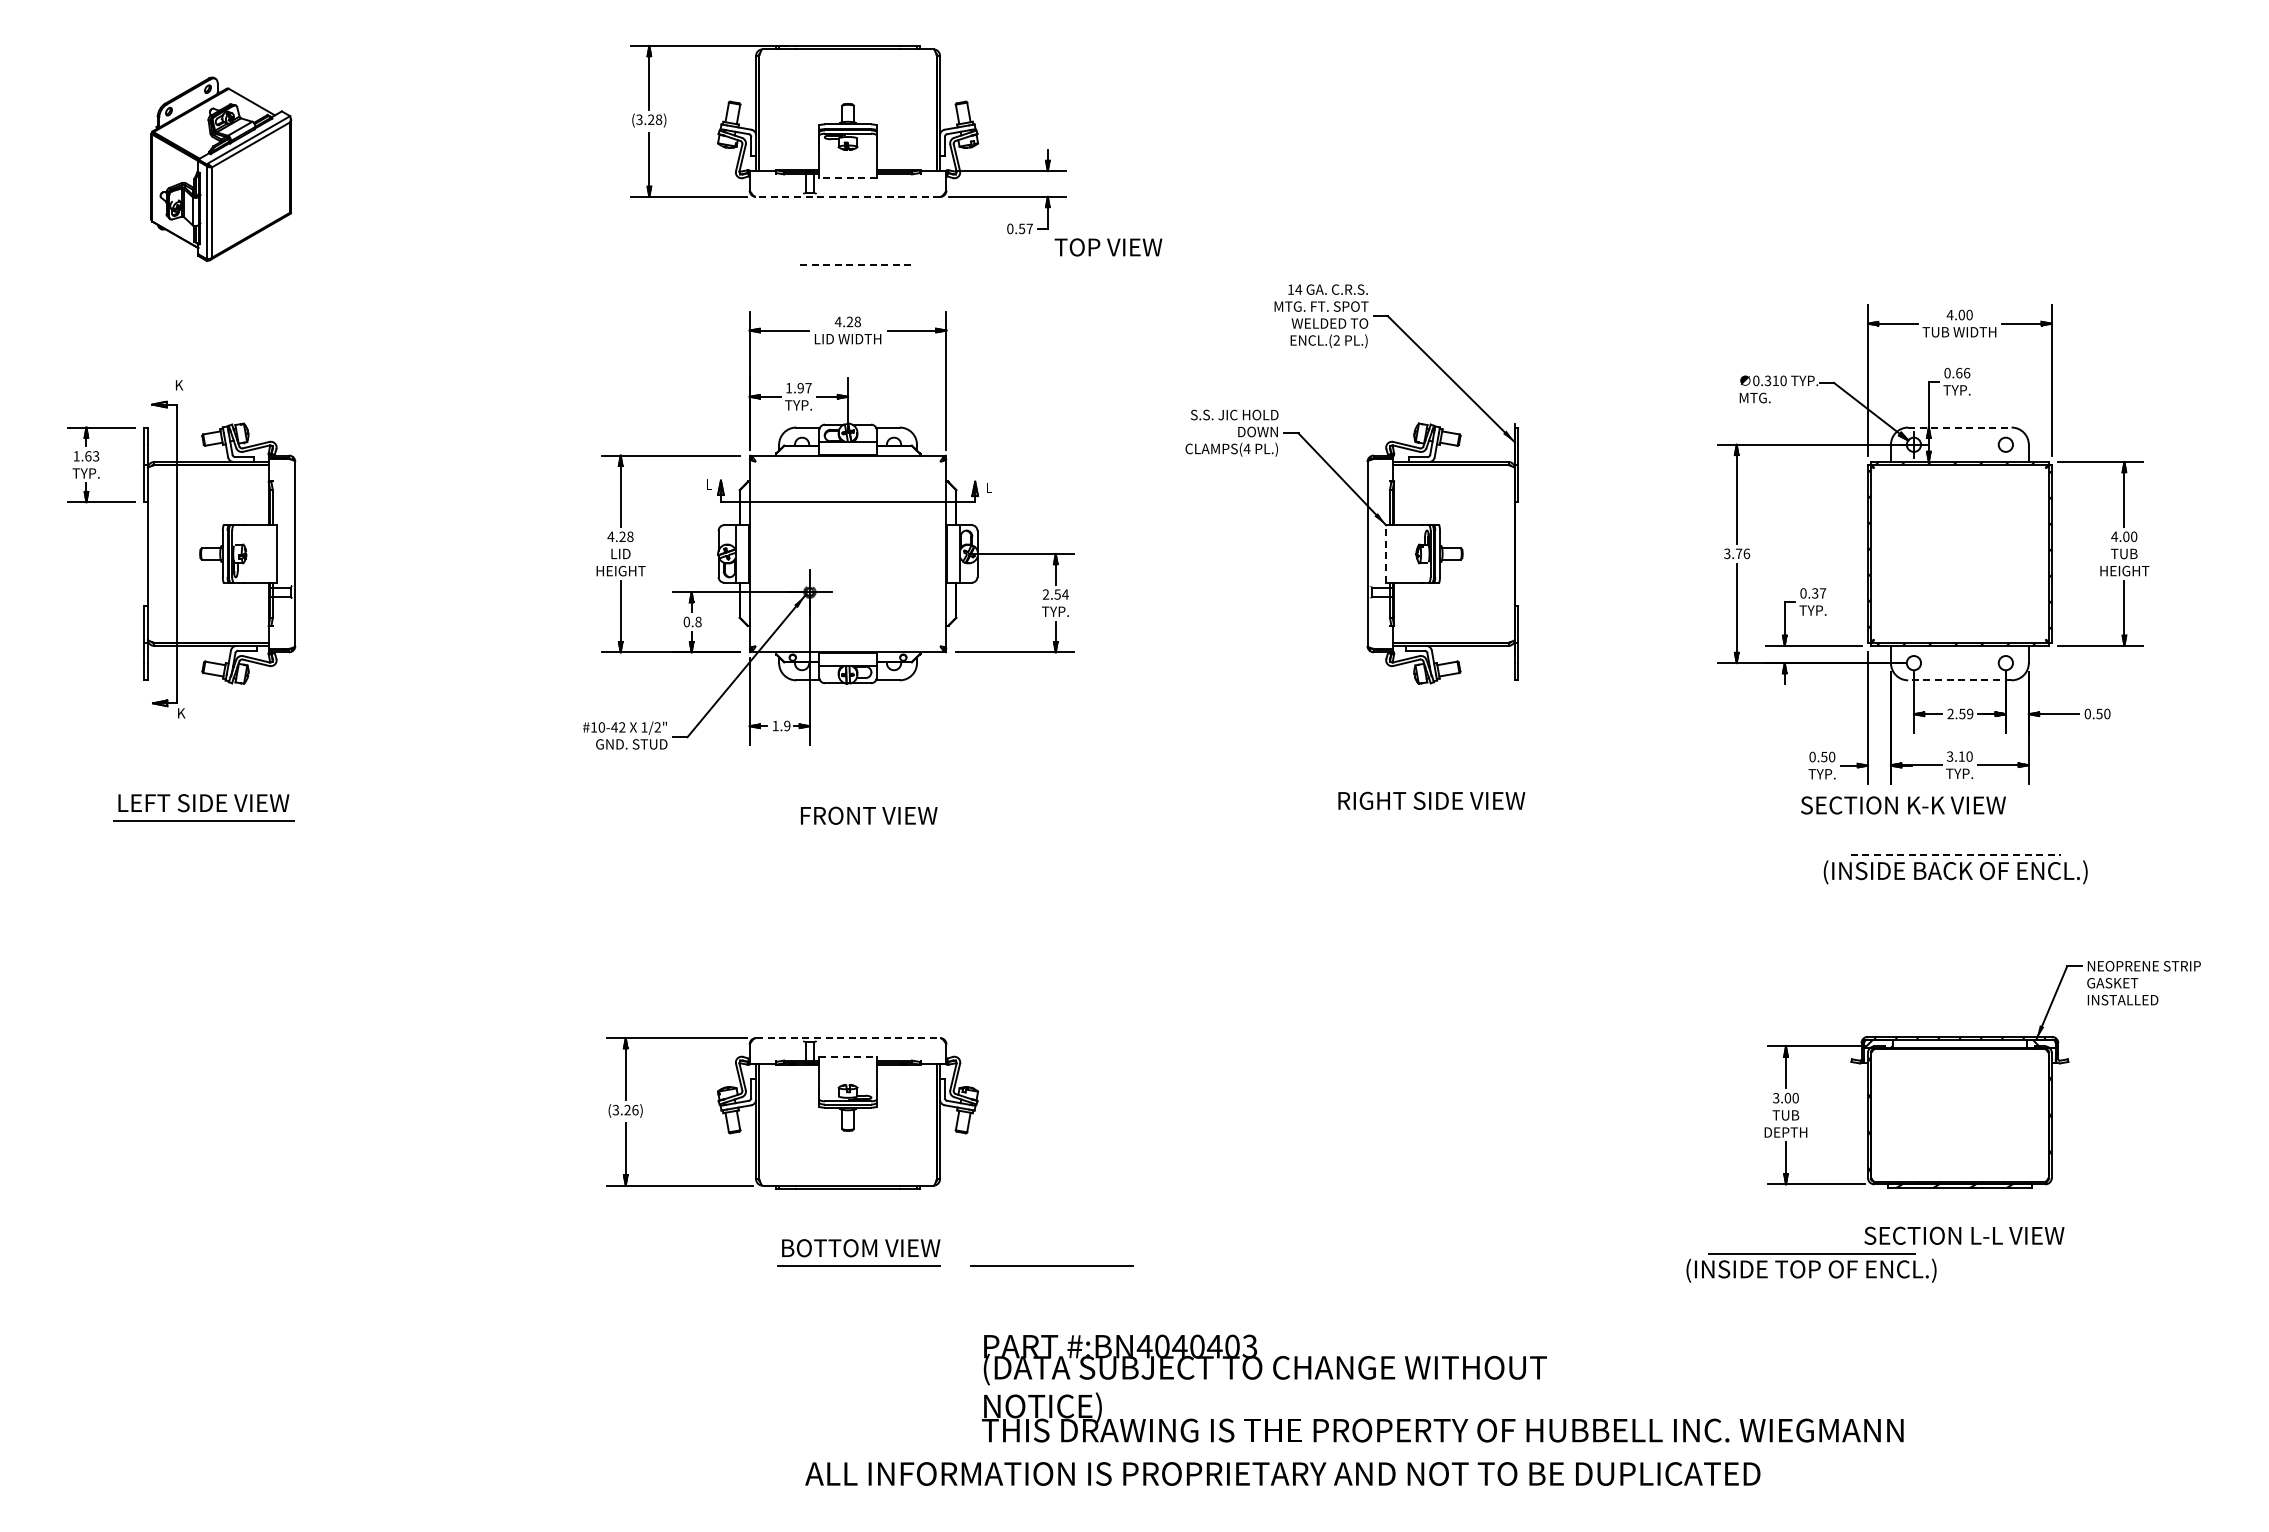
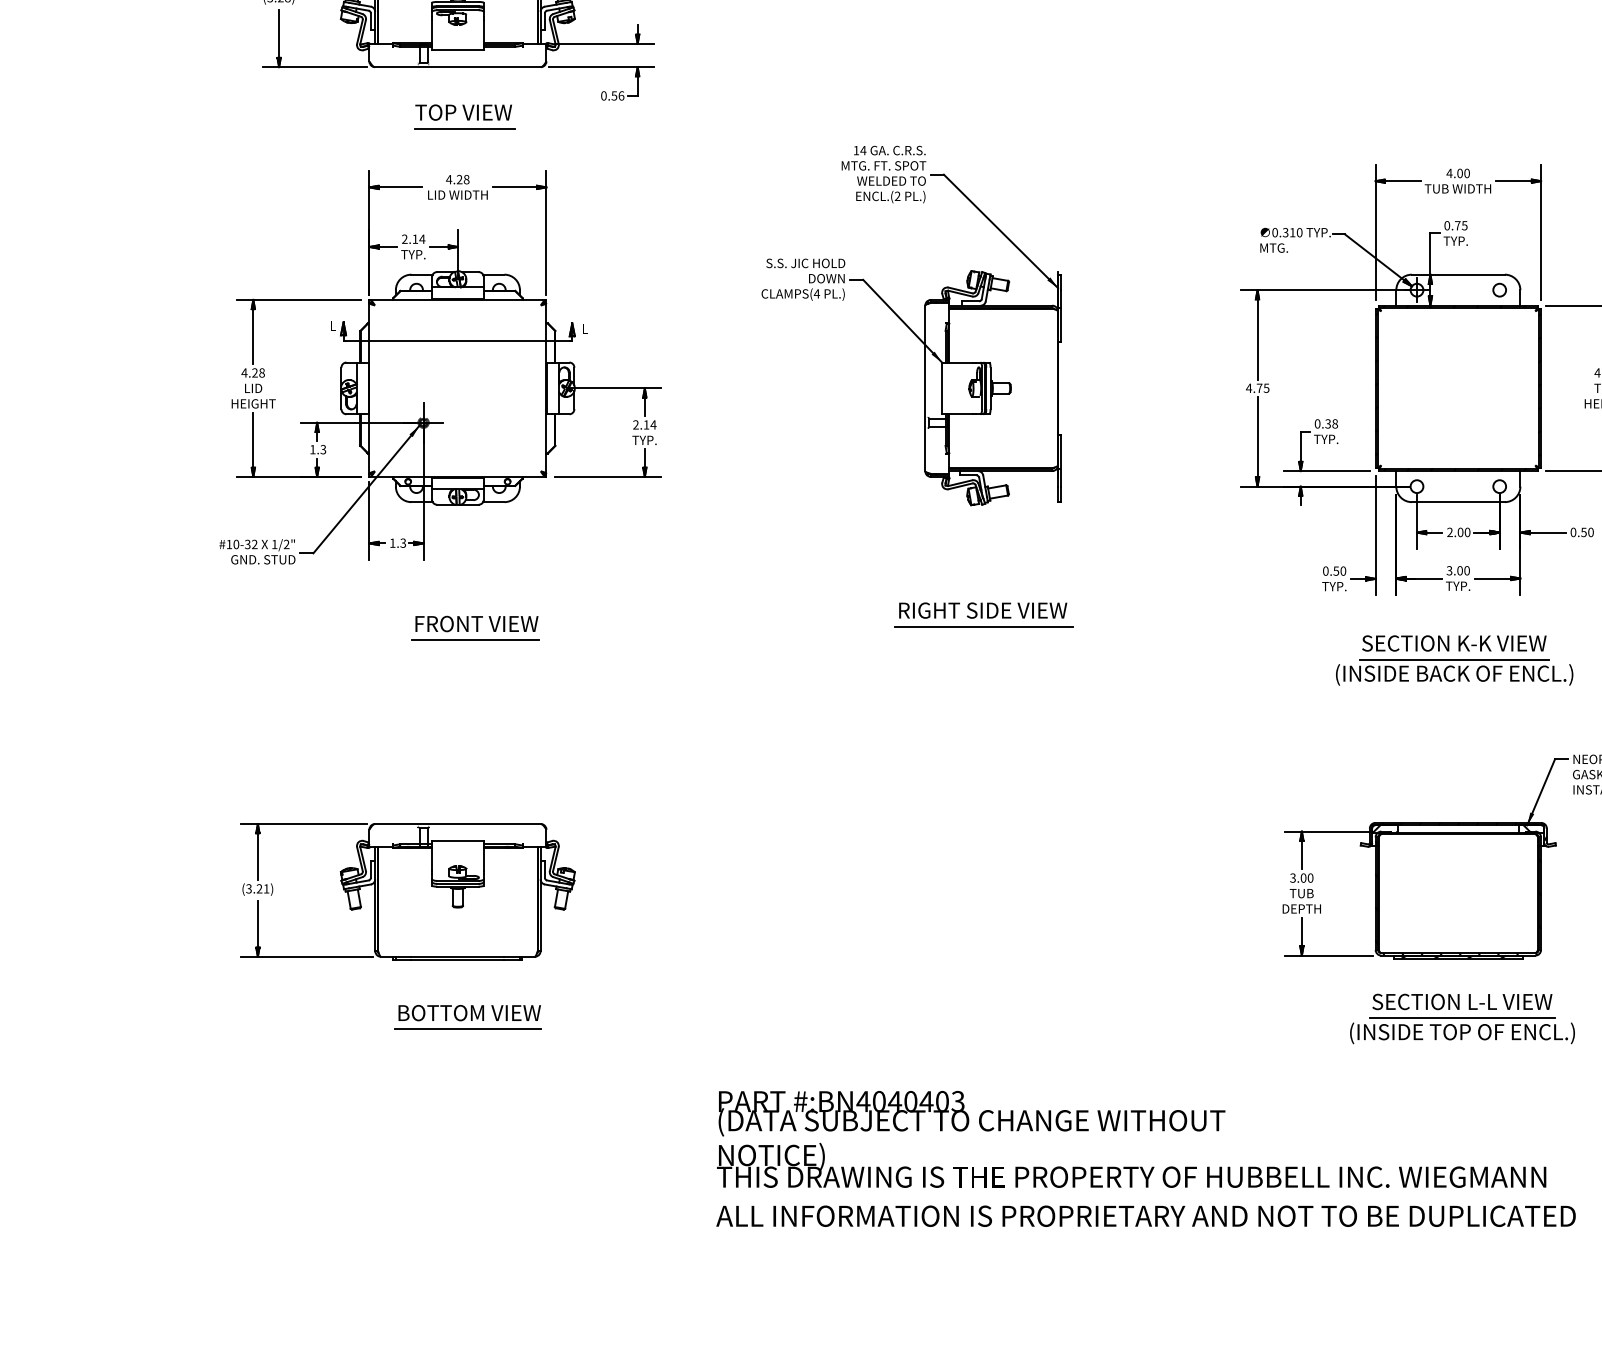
line: (848, 178) -> (458, 50), dashed -> solid
line: (847, 196) -> (457, 66), dashed -> solid
text: (1029, 228) -> (621, 95), 0.57 -> 0.56
text: (1108, 247) -> (463, 112), moved
line: (855, 265) -> (464, 128), dashed -> solid
text: (1963, 372) -> (1461, 225), 0.66 -> 0.75
text: (798, 387) -> (413, 238), 1.97 -> 2.14
line: (1959, 427) -> (1457, 274), dashed -> solid
line: (1386, 553) -> (942, 387), dashed -> solid
text: (1736, 553) -> (1257, 387), 3.76 -> 4.75
text: (1822, 593) -> (1334, 423), 0.37 -> 0.38
text: (1057, 594) -> (646, 424), 2.54 -> 2.14
text: (692, 621) -> (317, 449), 0.8 -> 1.3
line: (1959, 680) -> (1457, 502), dashed -> solid
text: (1966, 713) -> (1464, 531), 2.59 -> 2.00
text: (787, 726) -> (403, 543), 1.9 -> 1.3
text: (614, 727) -> (247, 544), #10-42 -> #10-32
text: (1961, 756) -> (1459, 570), 3.10 -> 3.00
text: (1903, 805) -> (1454, 643), moved
line: (1432, 818) -> (983, 626), added
line: (867, 833) -> (475, 639), added
line: (1955, 855) -> (1454, 659), dashed -> solid
line: (848, 1038) -> (458, 824), dashed -> solid
line: (848, 1056) -> (458, 840), dashed -> solid
text: (635, 1109) -> (266, 888), (3.26) -> (3.21)
line: (1051, 1265) -> (640, 1028), removed
part: (1811, 1267) -> (1462, 1030), moved
text: (1442, 1388) -> (1131, 1139), moved
text: (1282, 1473) -> (1145, 1215), moved

